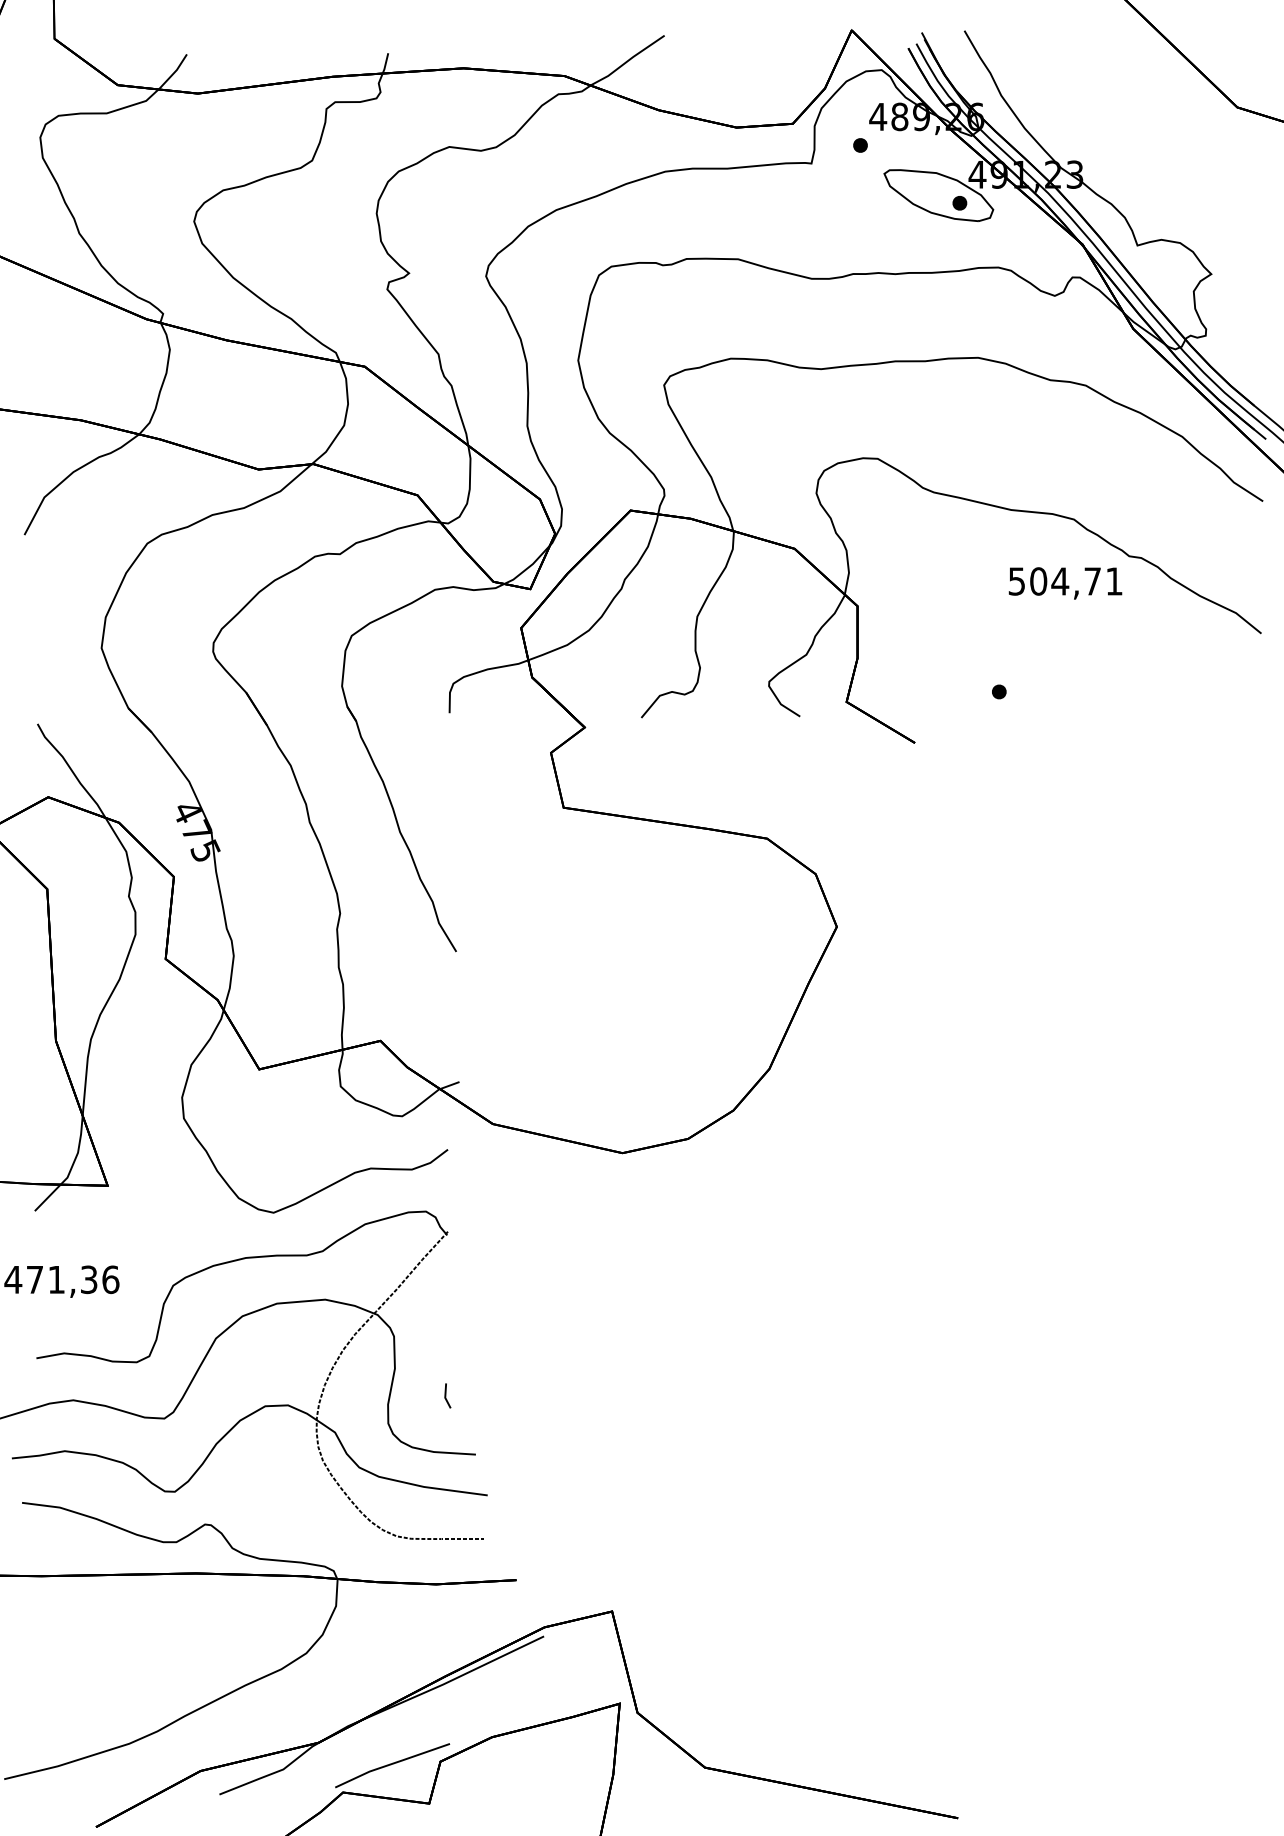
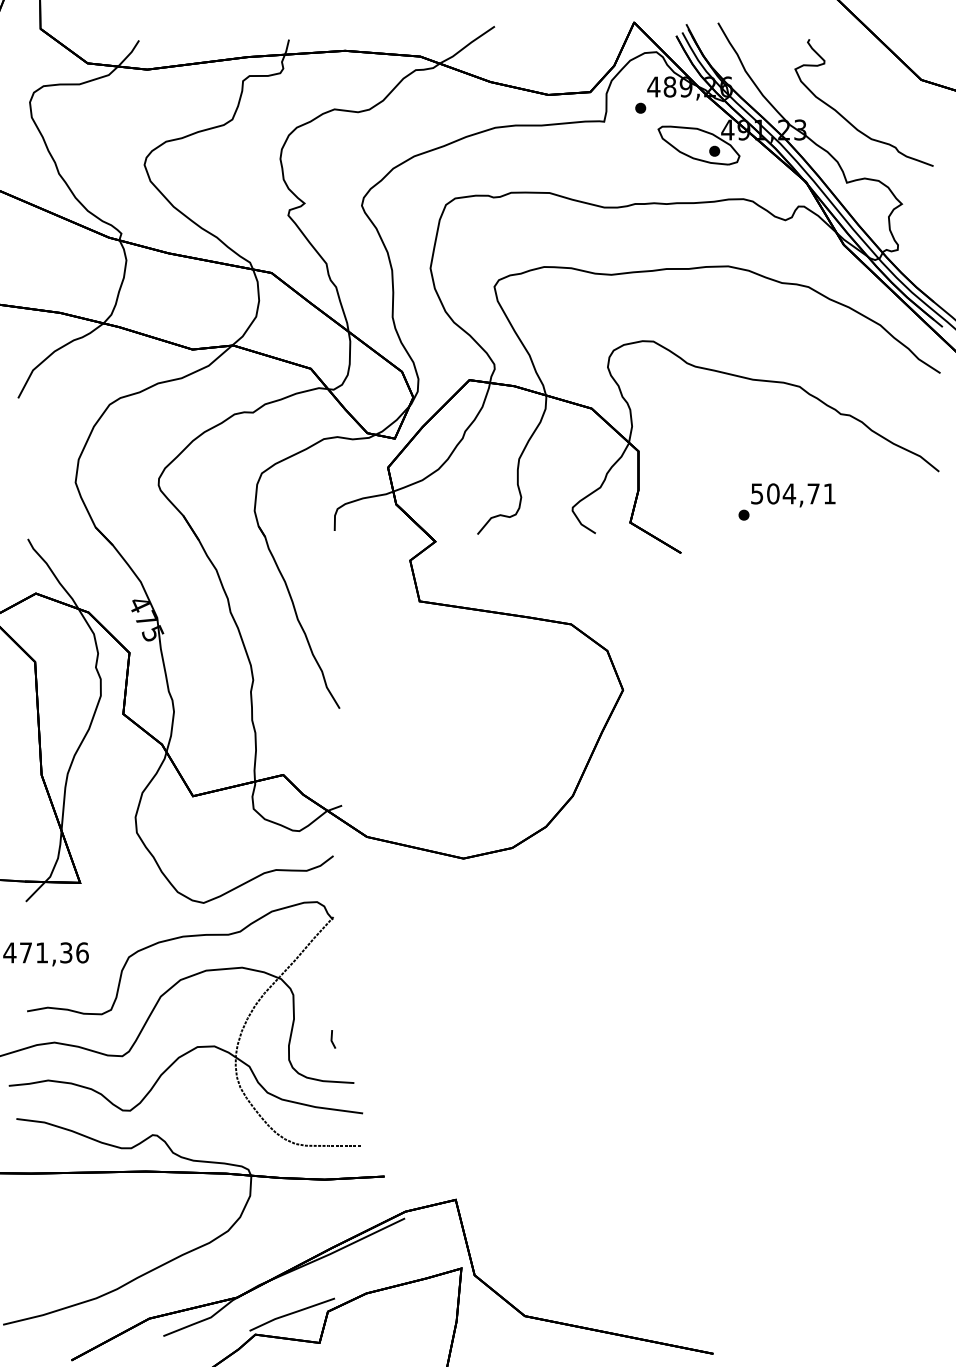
part: (1136, 159) -> (846, 118), added
text: (1065, 583) -> (793, 495), moved

